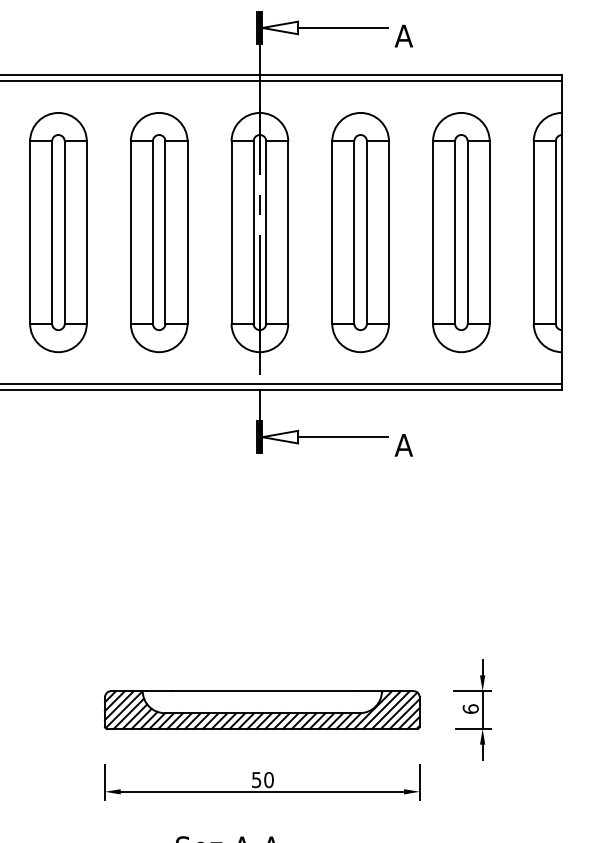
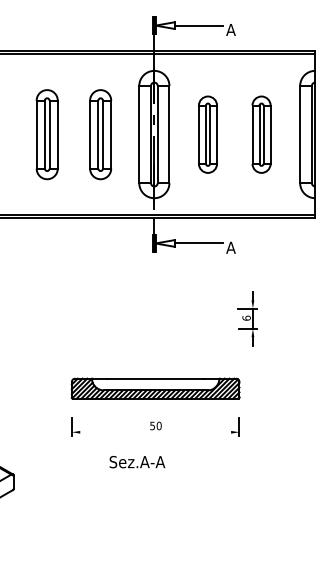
part: (59, 232) -> (47, 134), size x0.7
part: (158, 232) -> (100, 134), size x0.7
part: (359, 232) -> (207, 134), size x0.6
part: (461, 232) -> (261, 134), size x0.6
part: (472, 709) -> (247, 318), moved
line: (262, 792) -> (155, 432), removed

